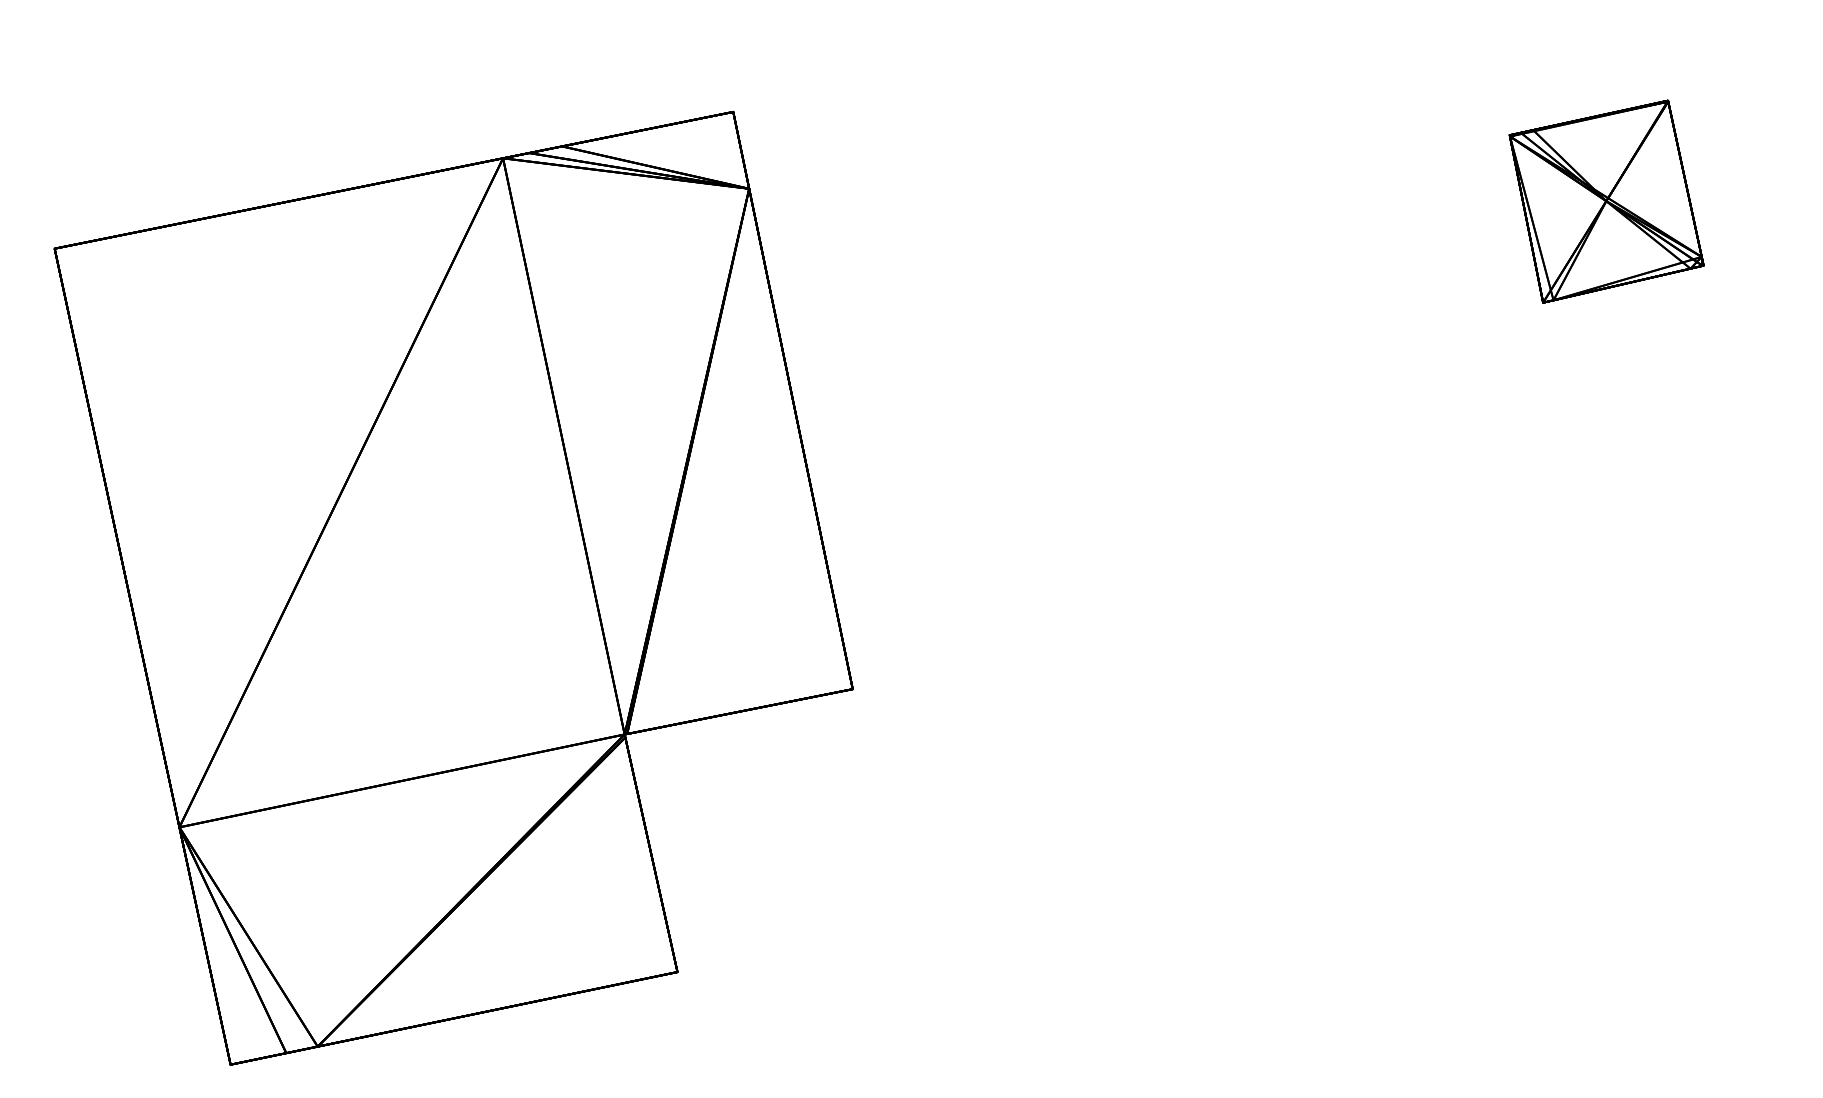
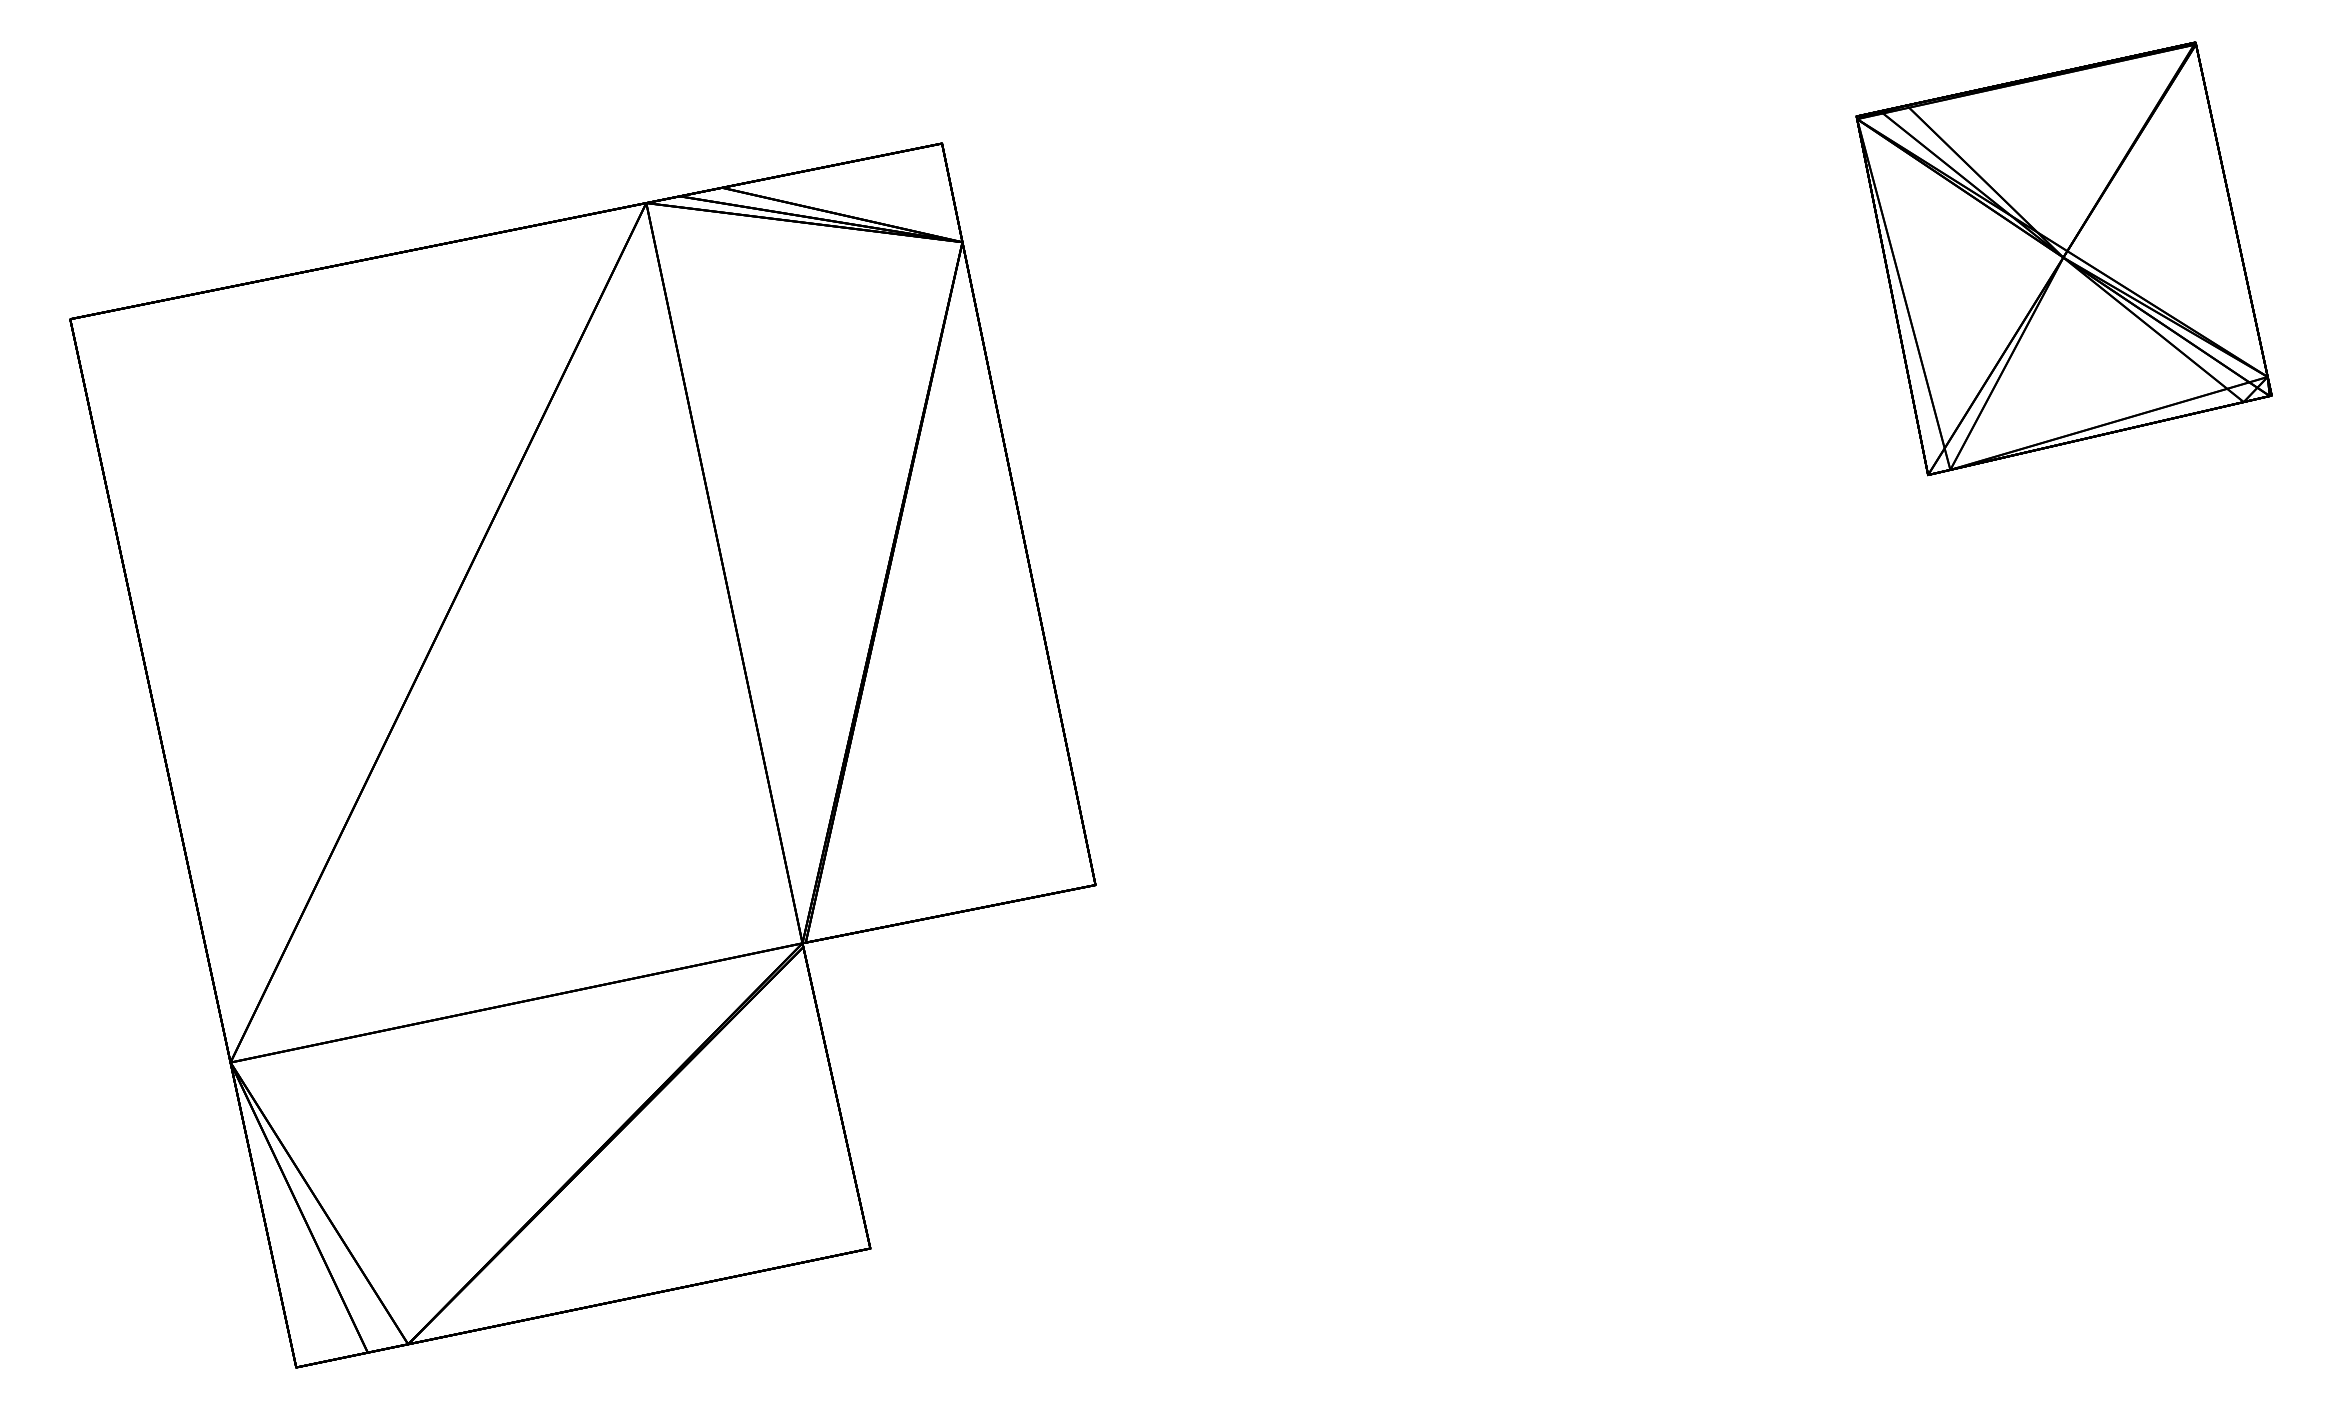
part: (1606, 201) -> (2063, 258), size x1.67

